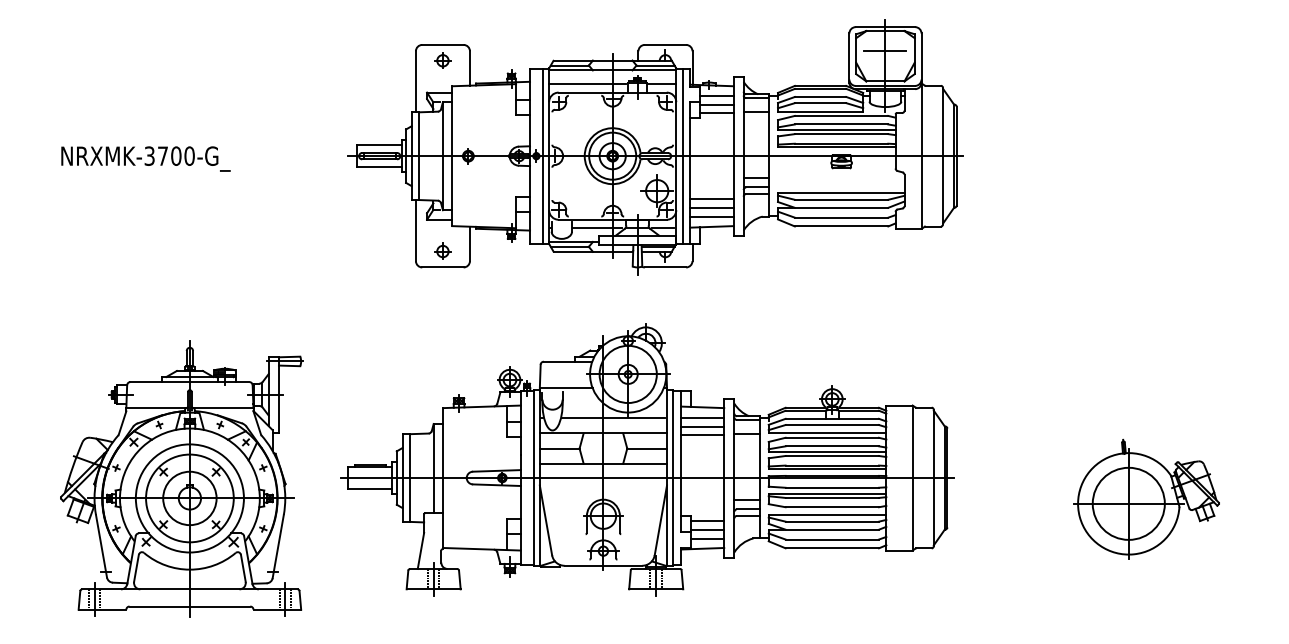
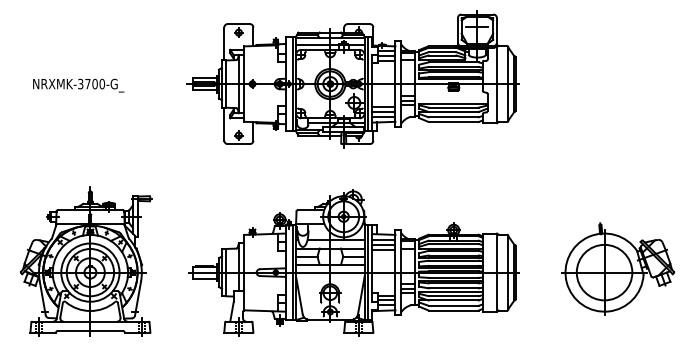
part: (646, 459) -> (353, 262), moved
part: (182, 477) -> (86, 261), moved
part: (1145, 498) -> (617, 268), size x1.43

